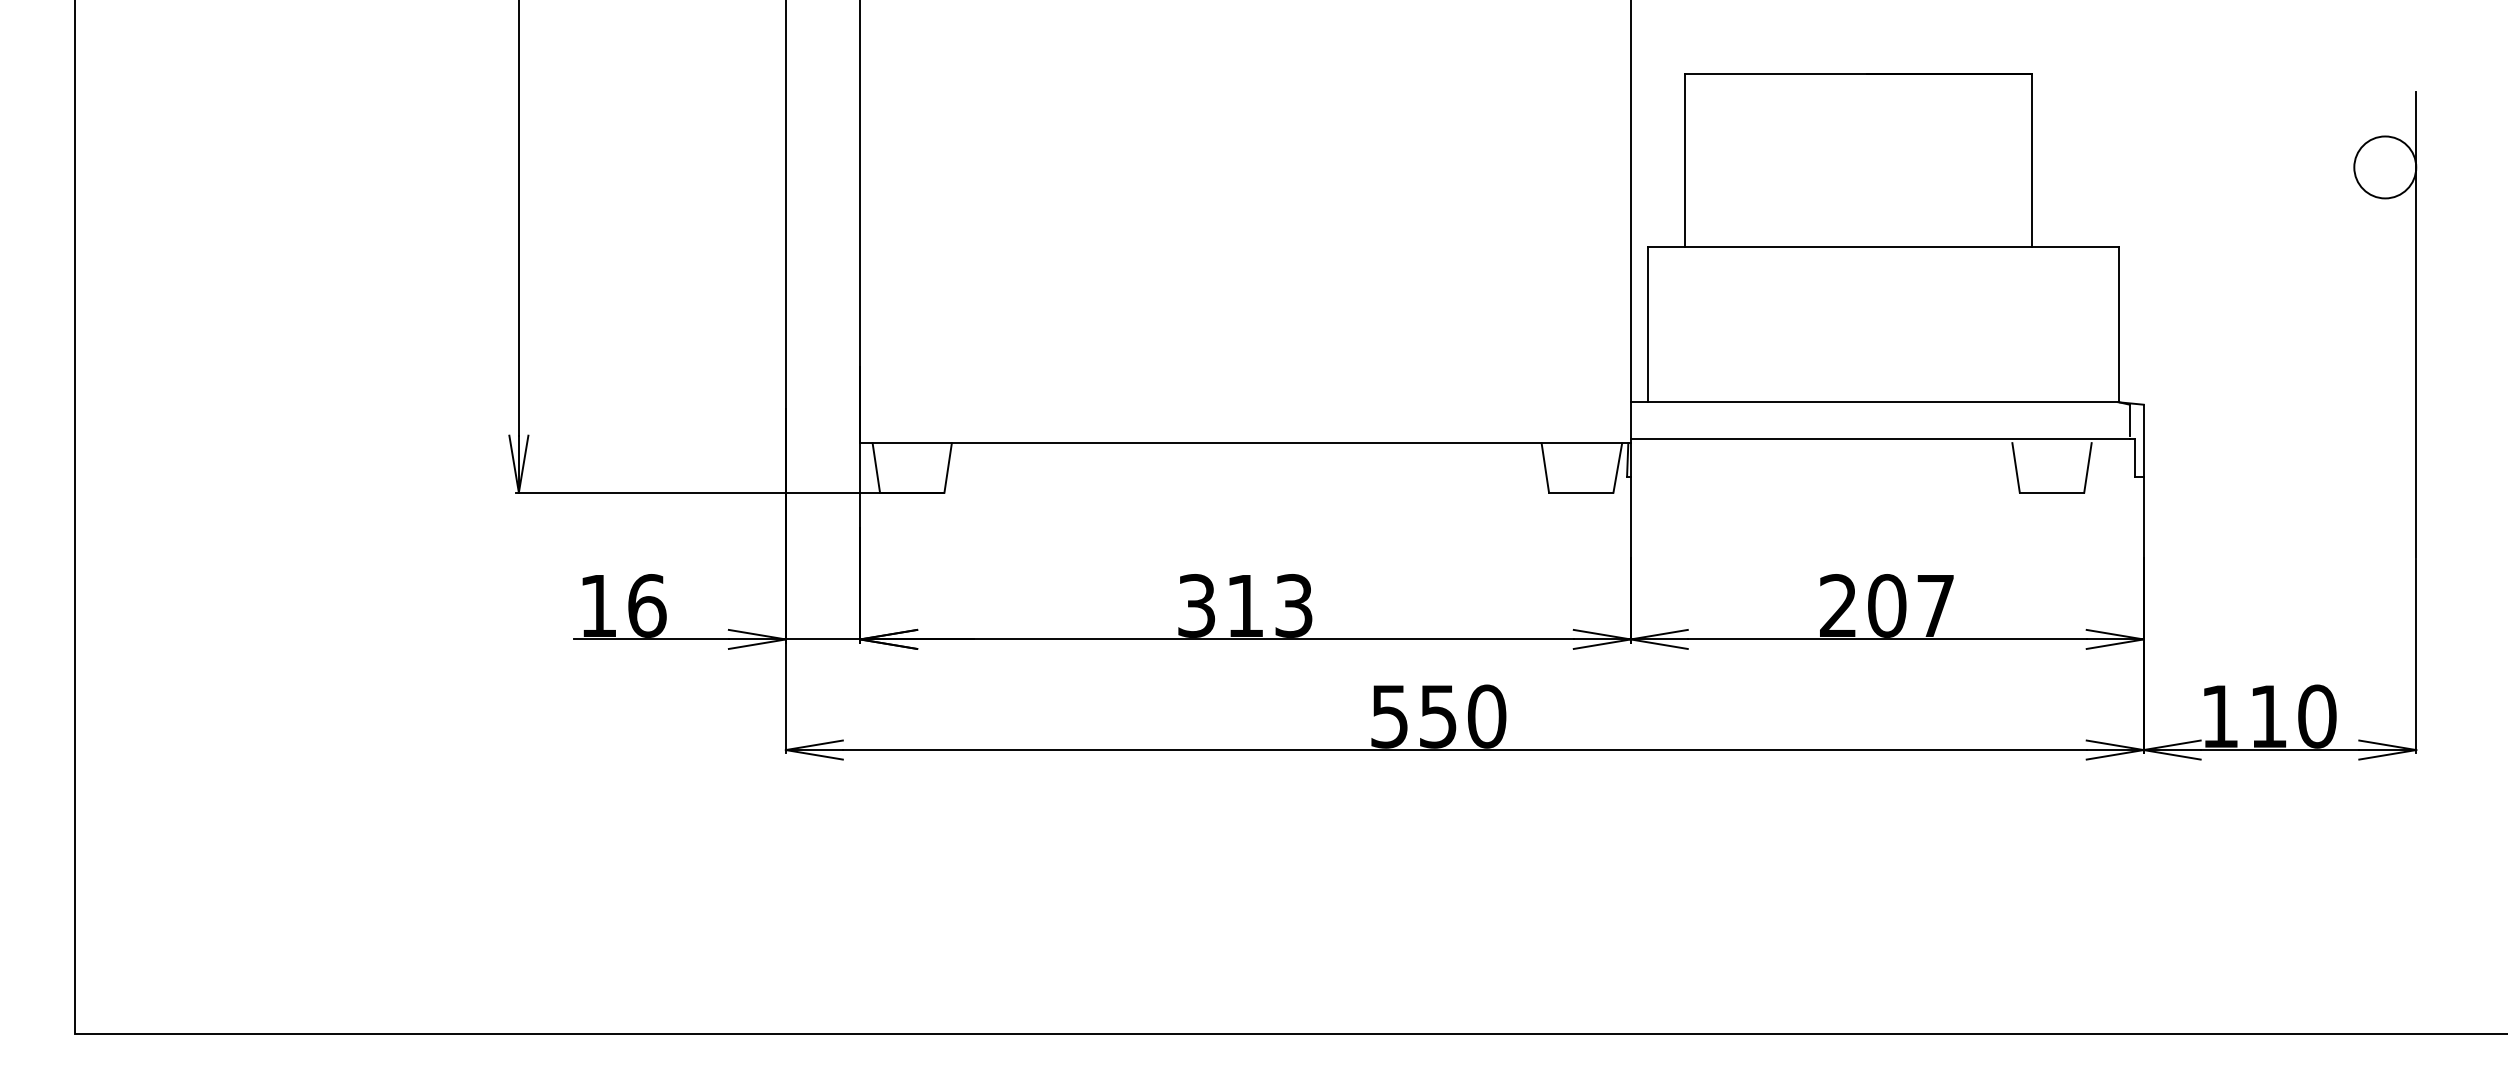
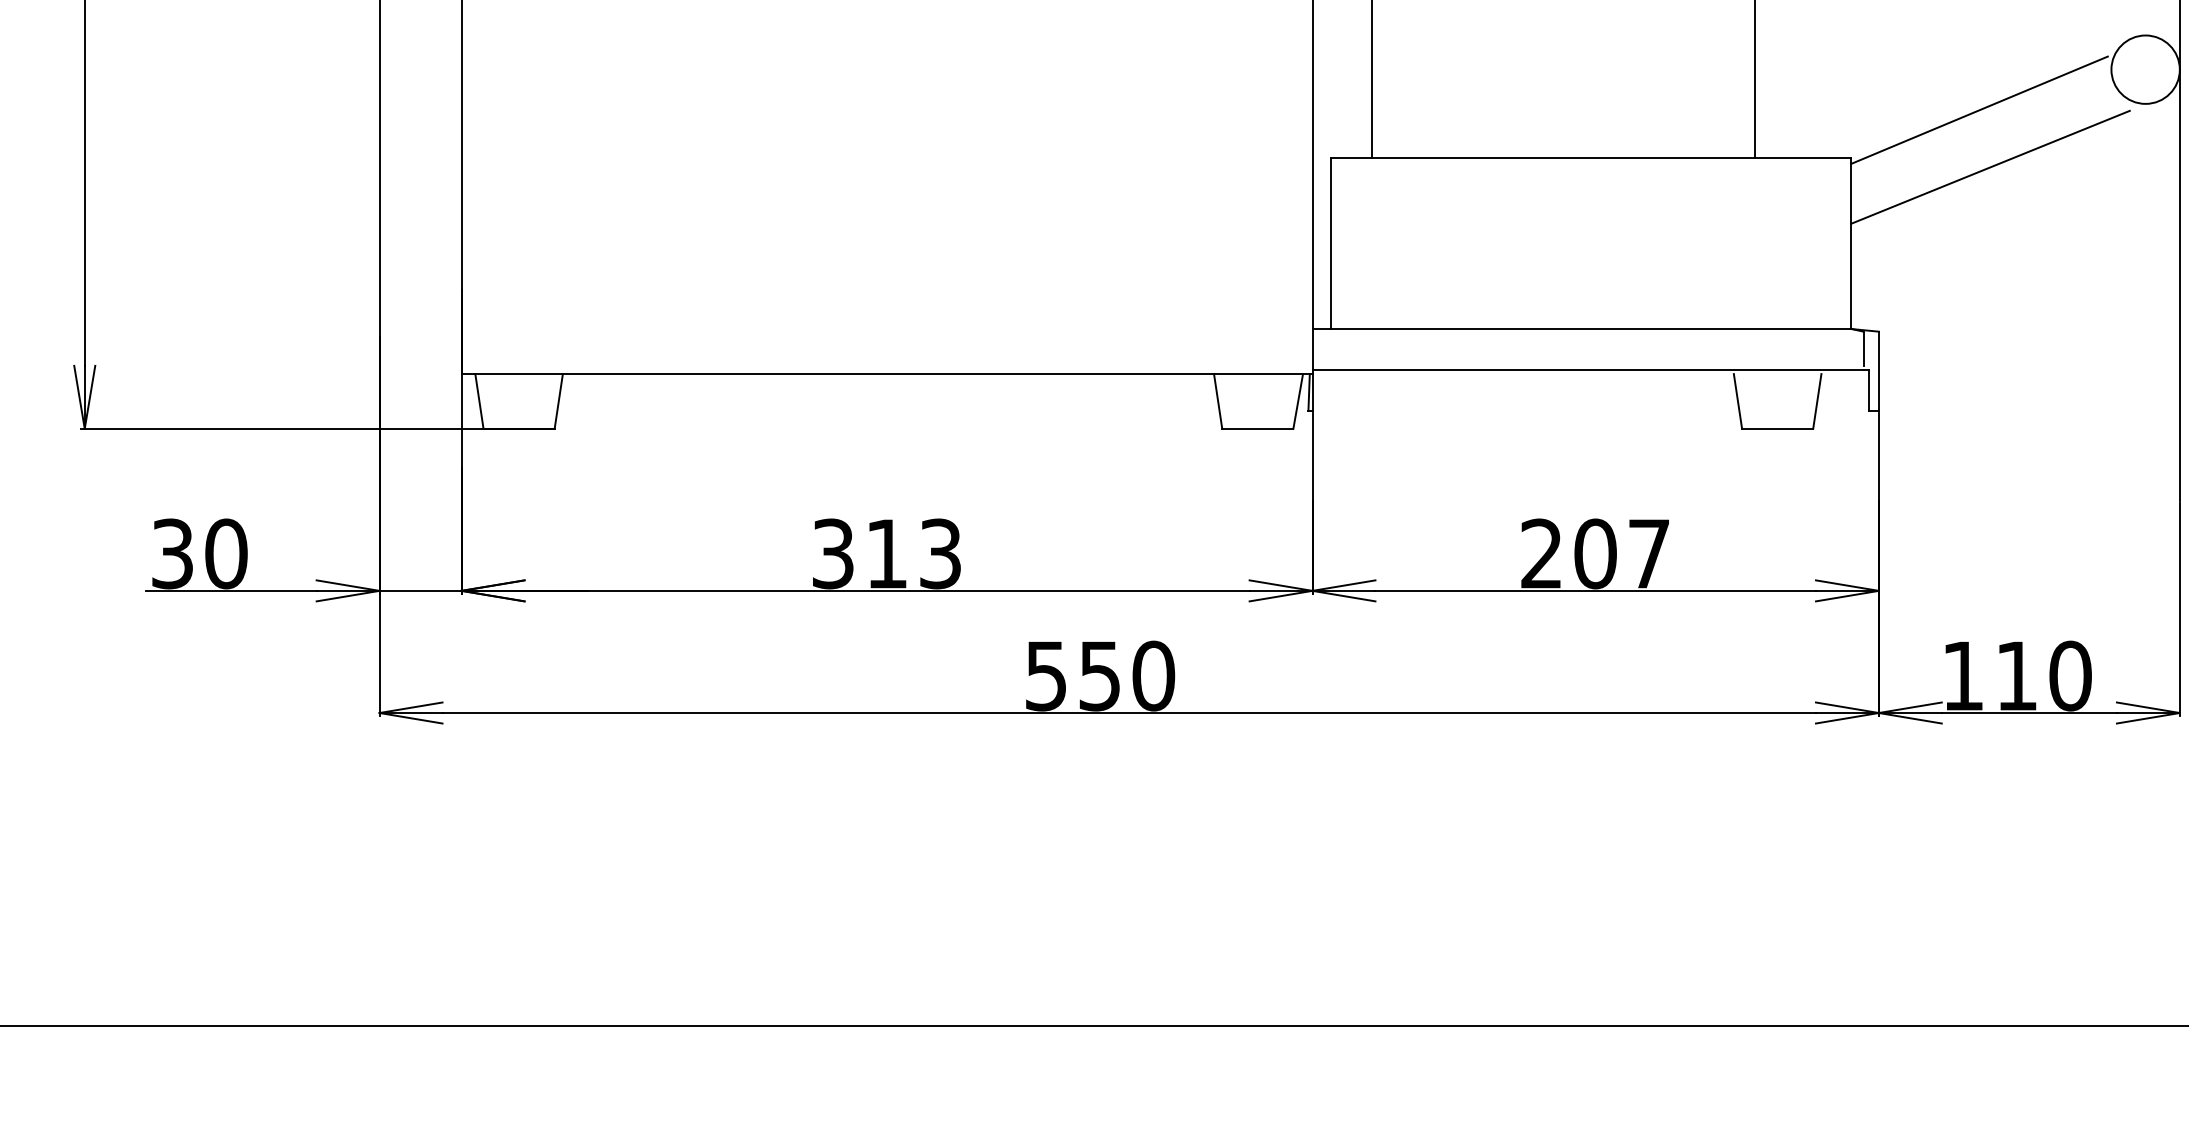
line: (2234, 203) -> (1979, 109), added
line: (2244, 255) -> (1990, 166), added
text: (623, 605) -> (200, 553), 16 -> 30

